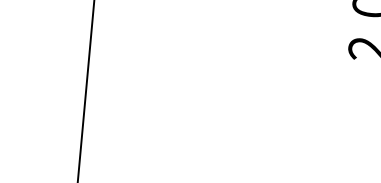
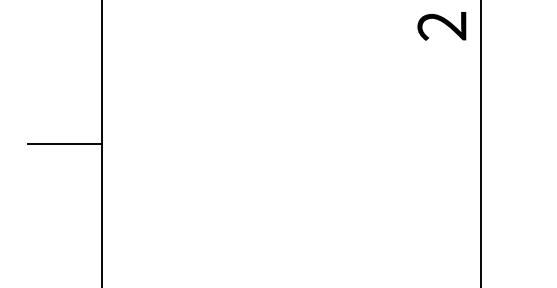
line: (52, 117) -> (64, 144), added

